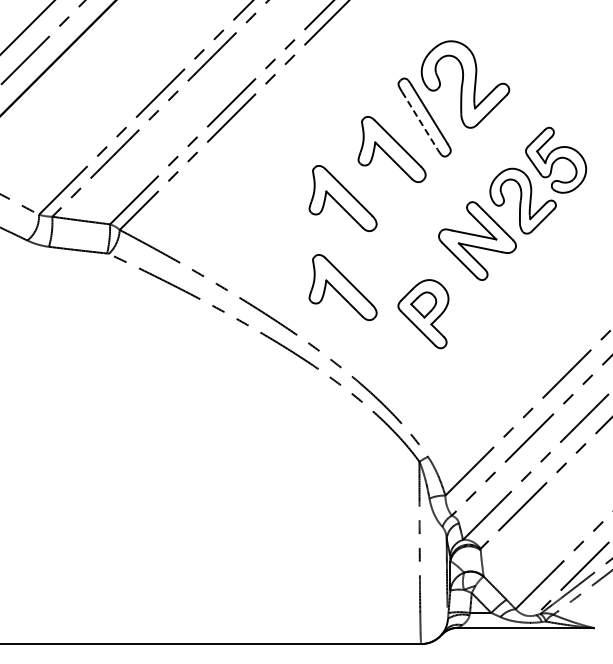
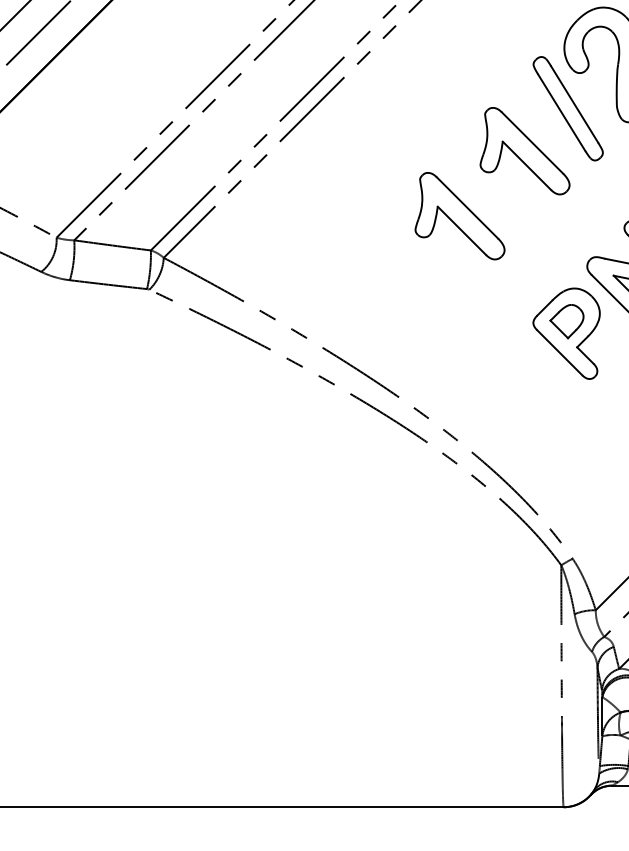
line: (419, 120) -> (561, 112), dashed -> solid
part: (342, 287) -> (459, 334), removed
part: (423, 314) -> (566, 334), moved

